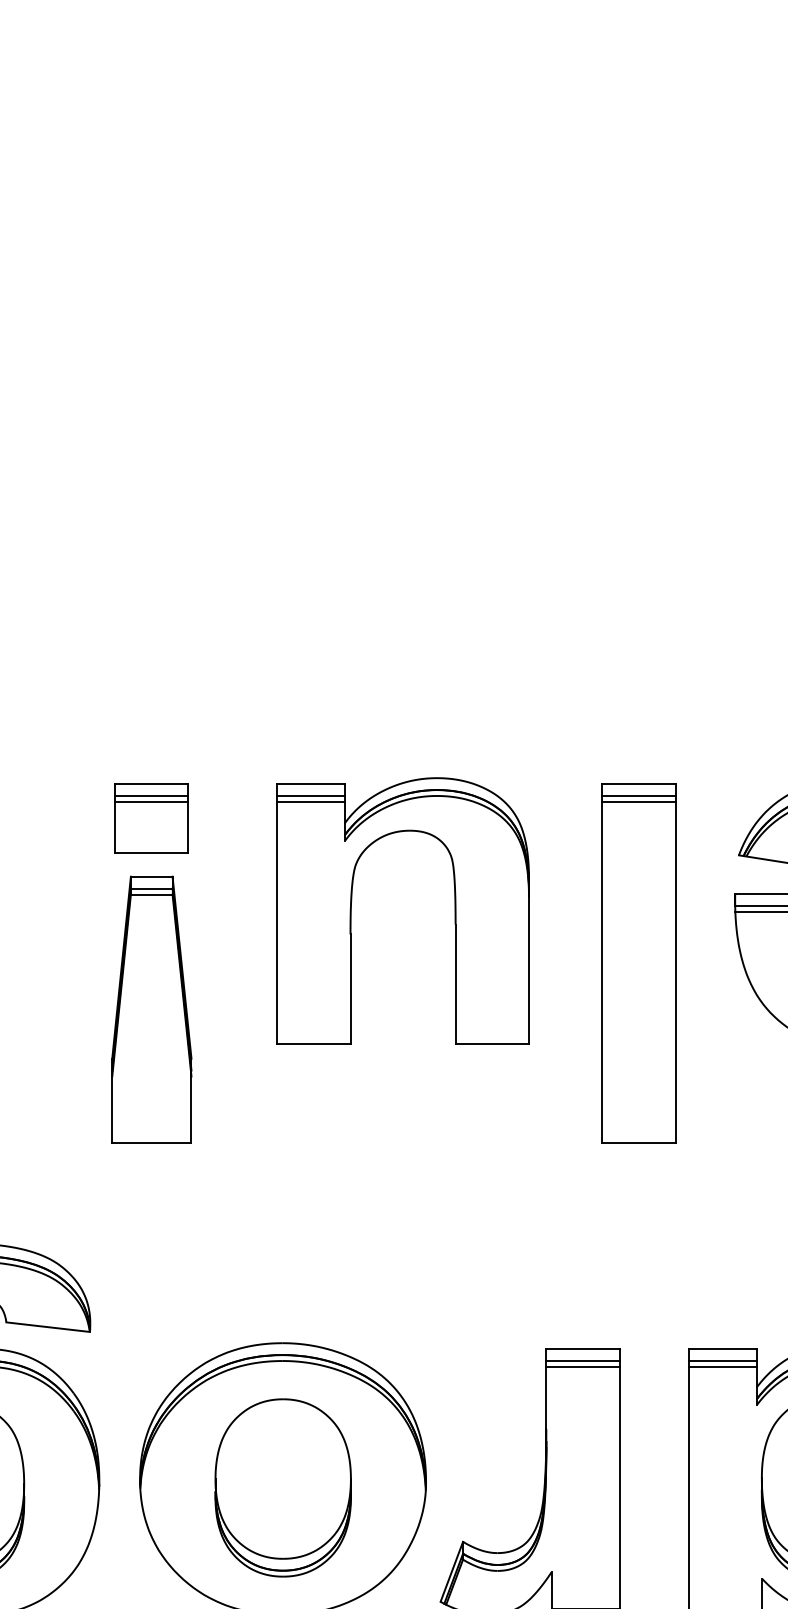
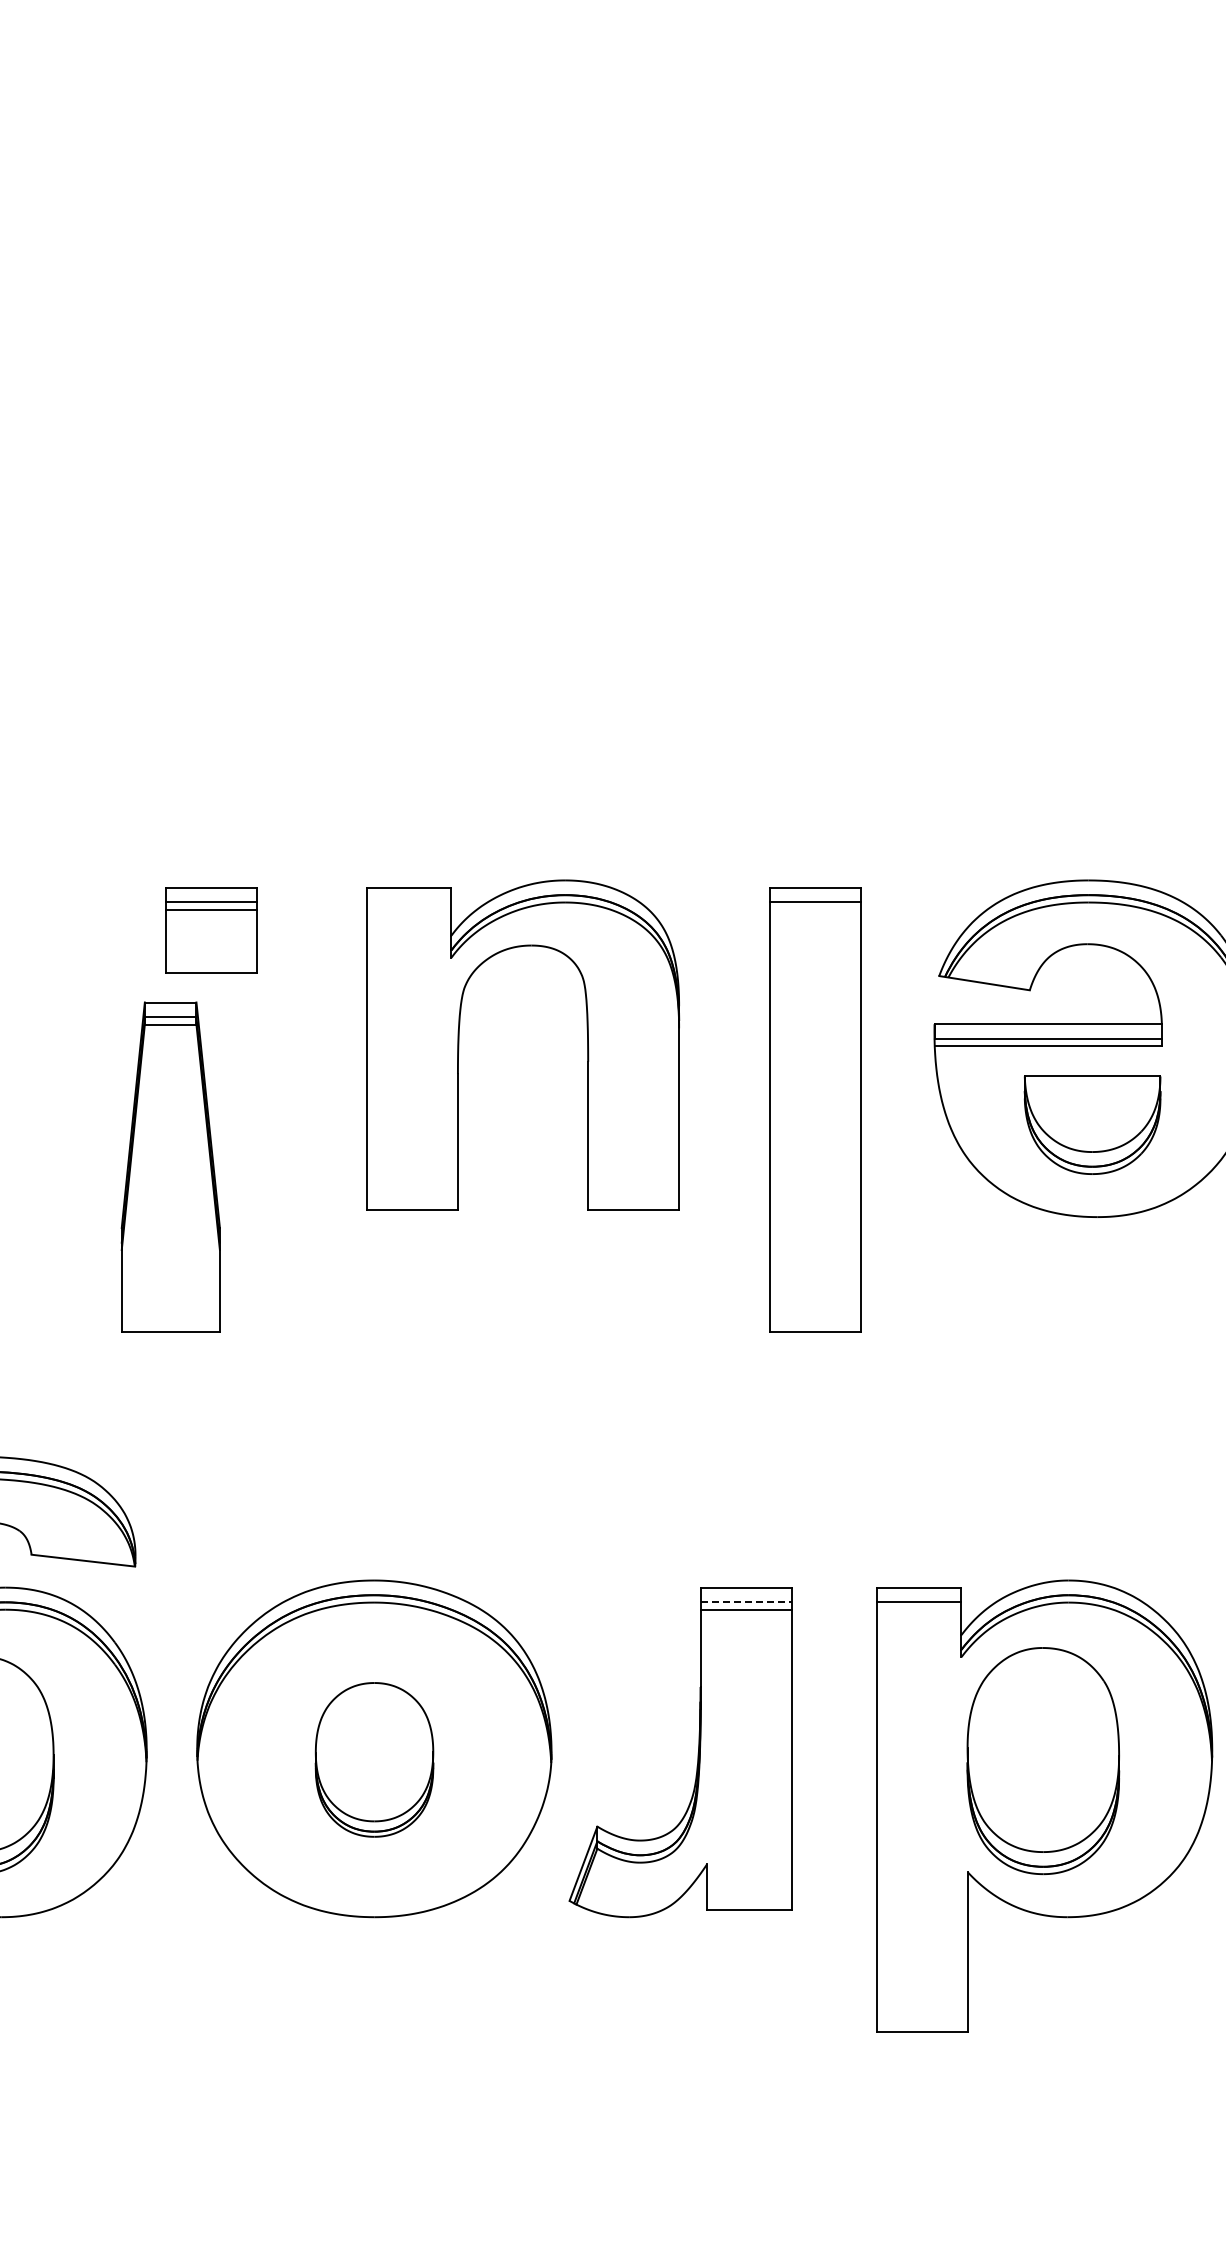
line: (311, 795) -> (409, 902), removed
line: (311, 801) -> (409, 909), removed
line: (638, 801) -> (814, 909), removed
part: (151, 1009) -> (170, 1166), moved
line: (583, 1360) -> (746, 1602), solid -> dashed
line: (723, 1366) -> (919, 1609), removed
part: (283, 1487) -> (374, 1759), size x0.7

